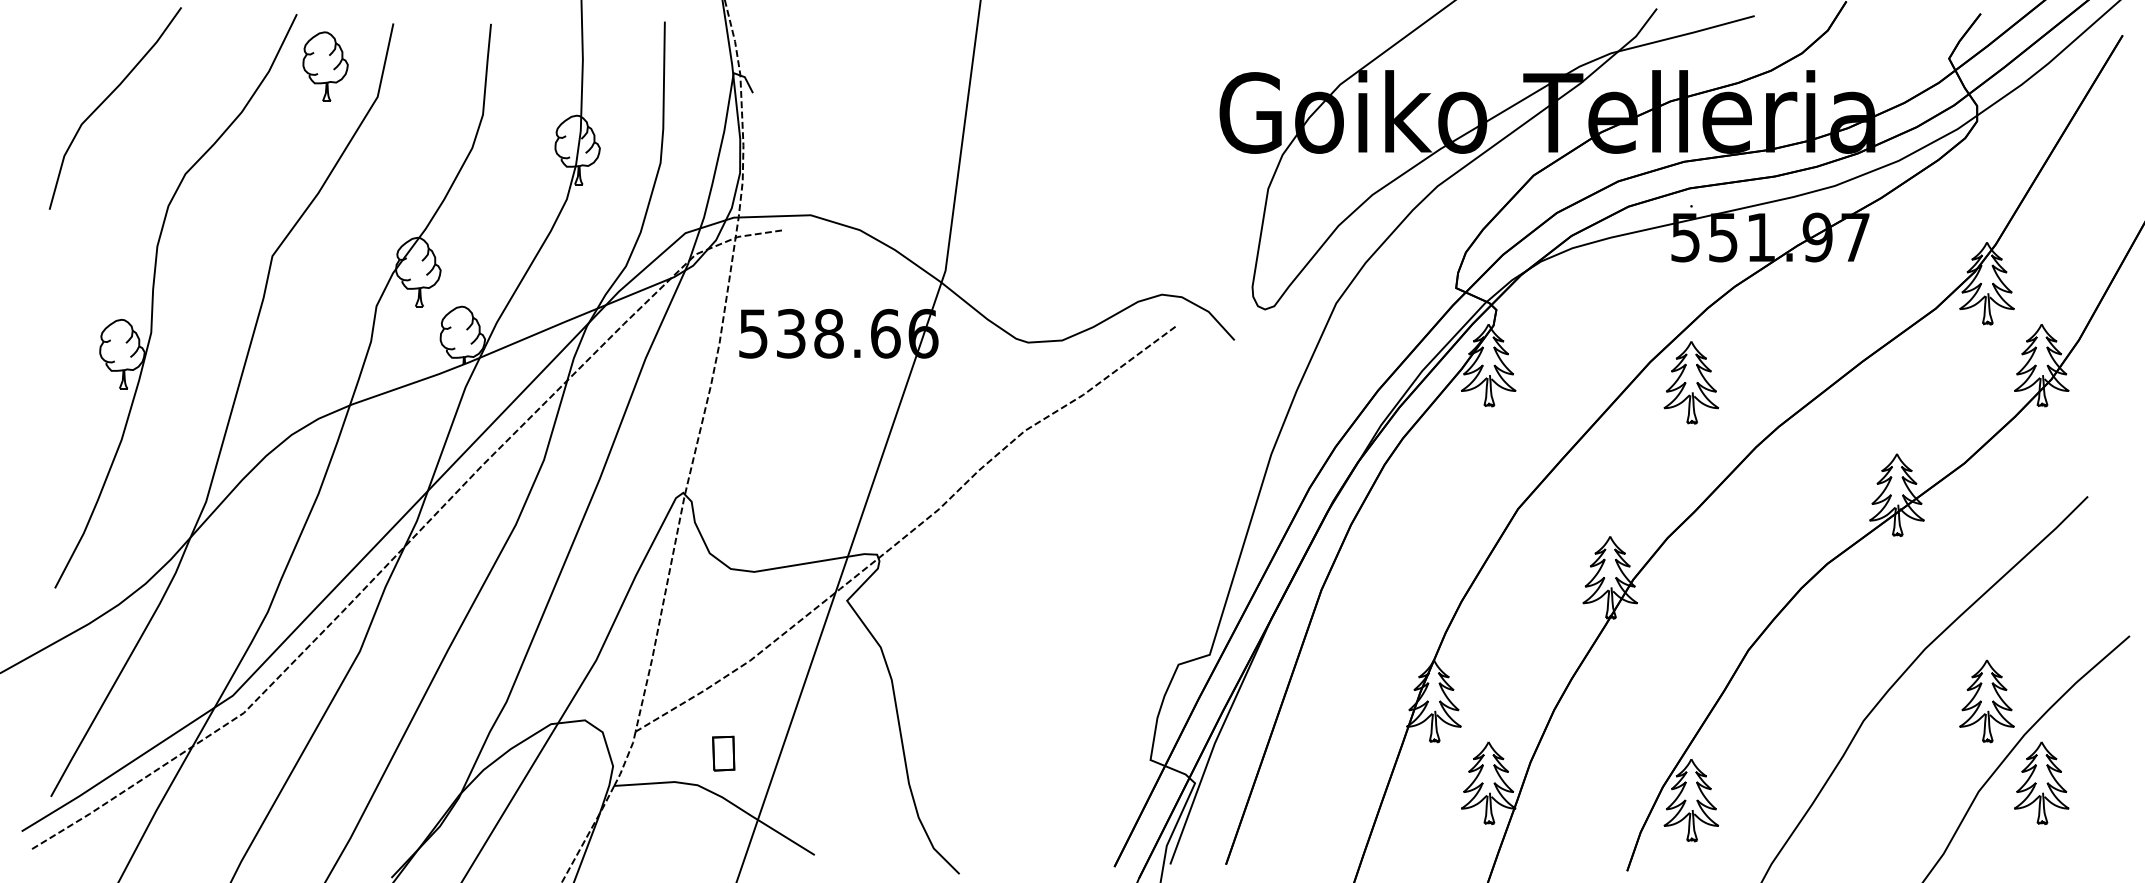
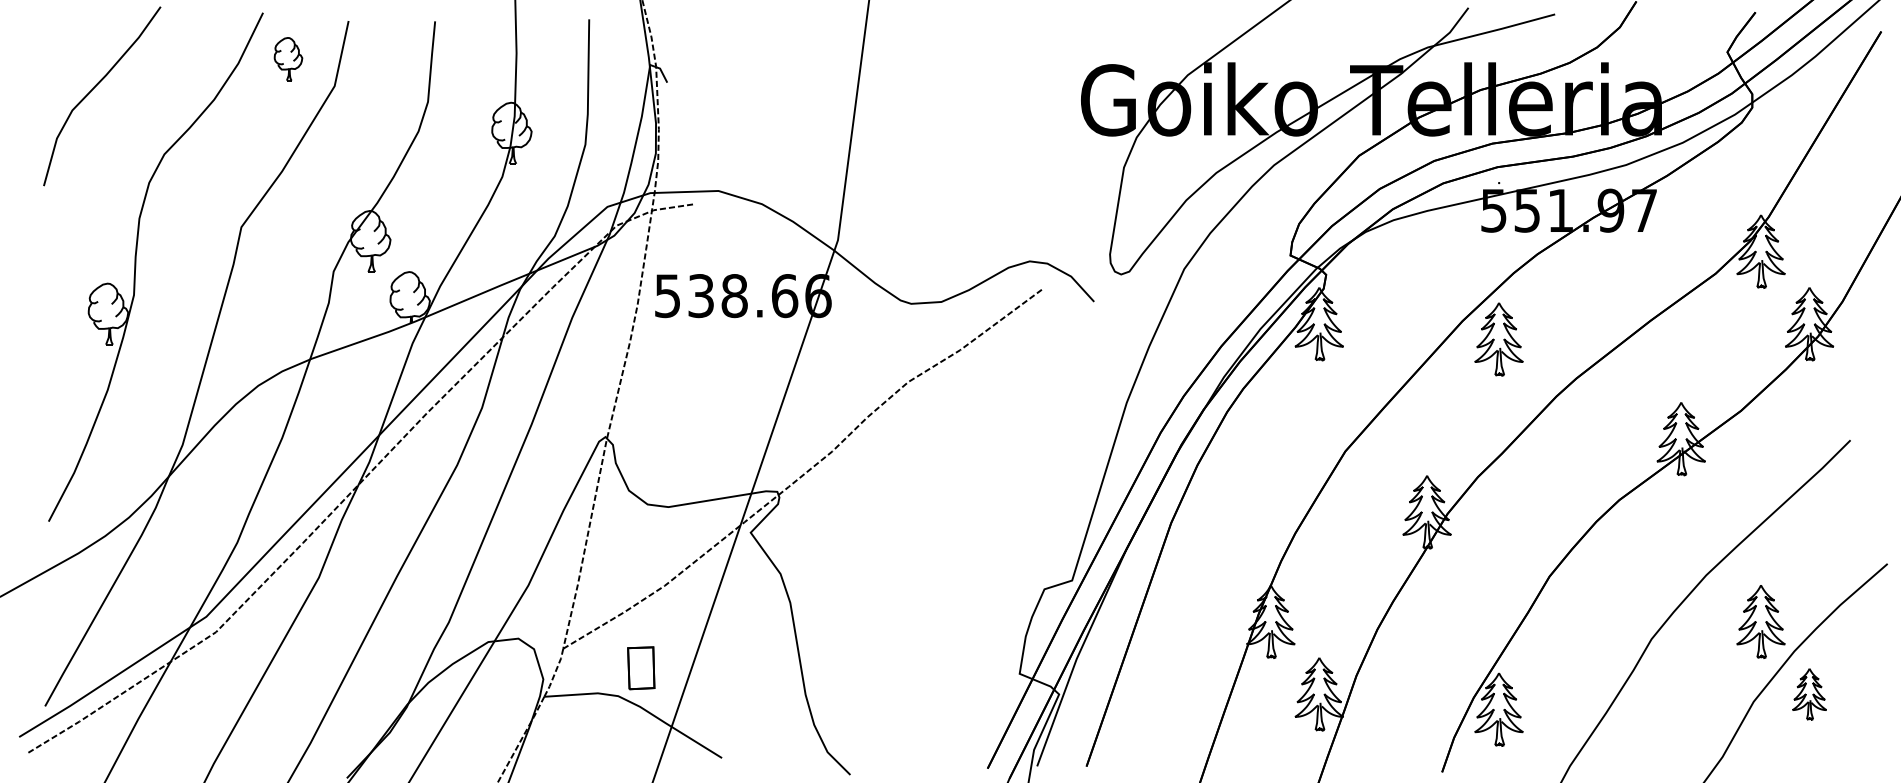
part: (325, 66) -> (288, 59), size x0.7
part: (723, 753) -> (641, 668), size x1.4
part: (2041, 782) -> (1809, 693), size x0.7

